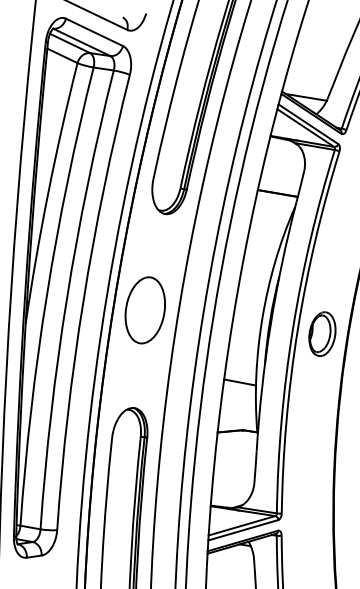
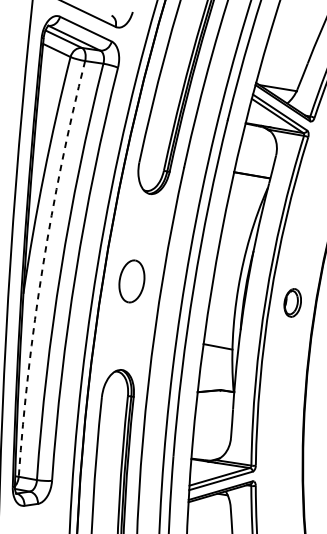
arc: (46, 295) -> (42, 267), solid -> dashed
part: (144, 310) -> (131, 281), size x0.7
part: (322, 333) -> (292, 302), size x0.7

